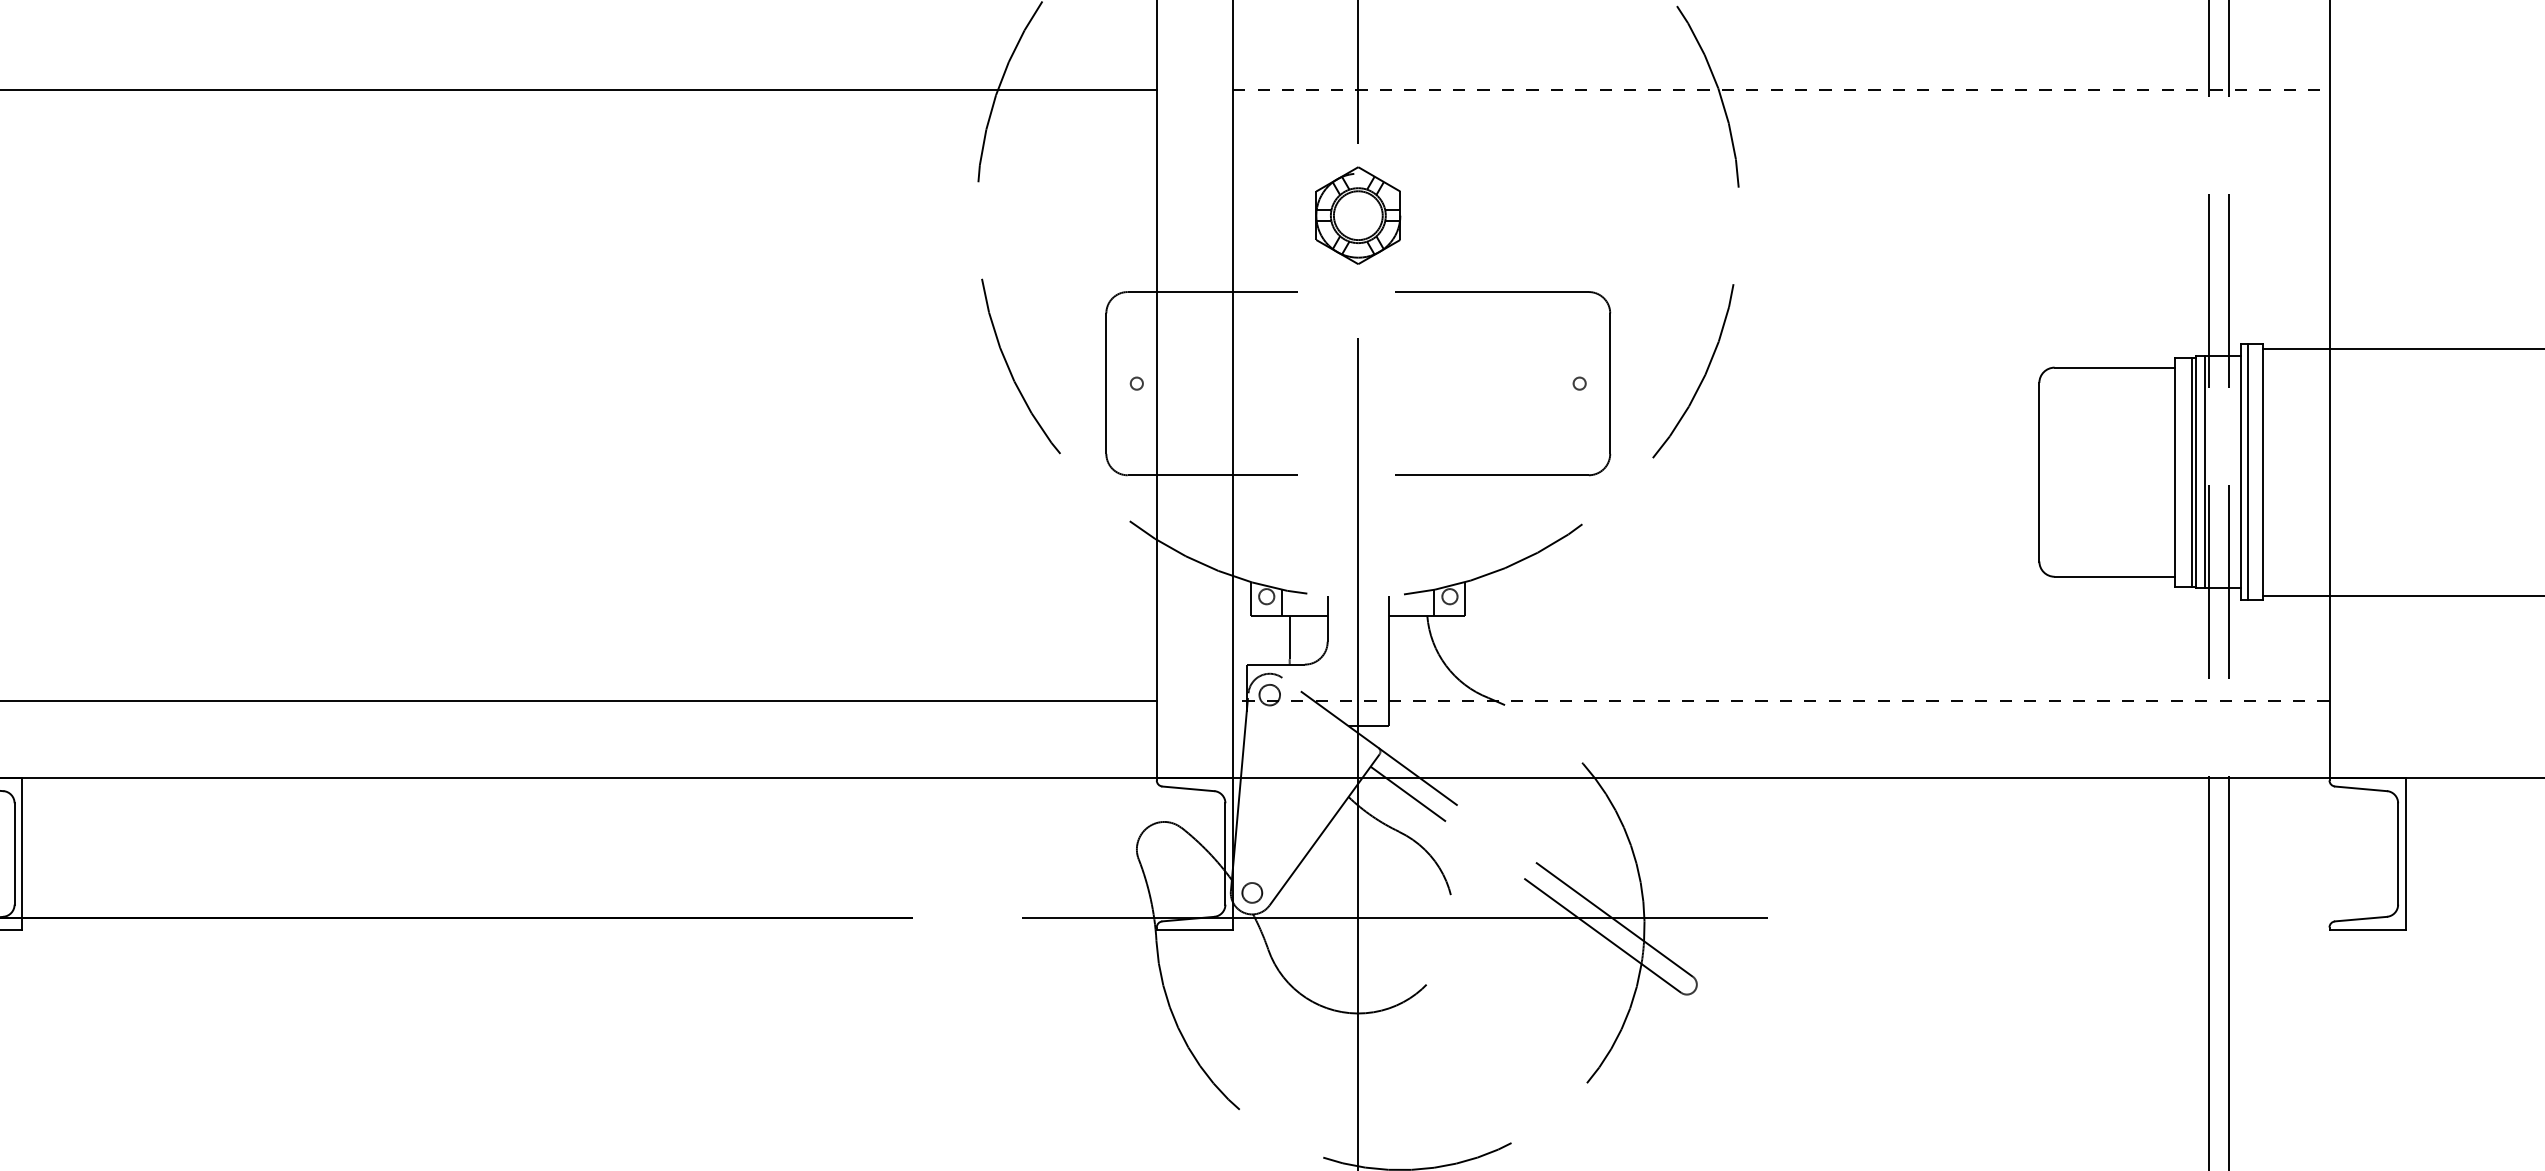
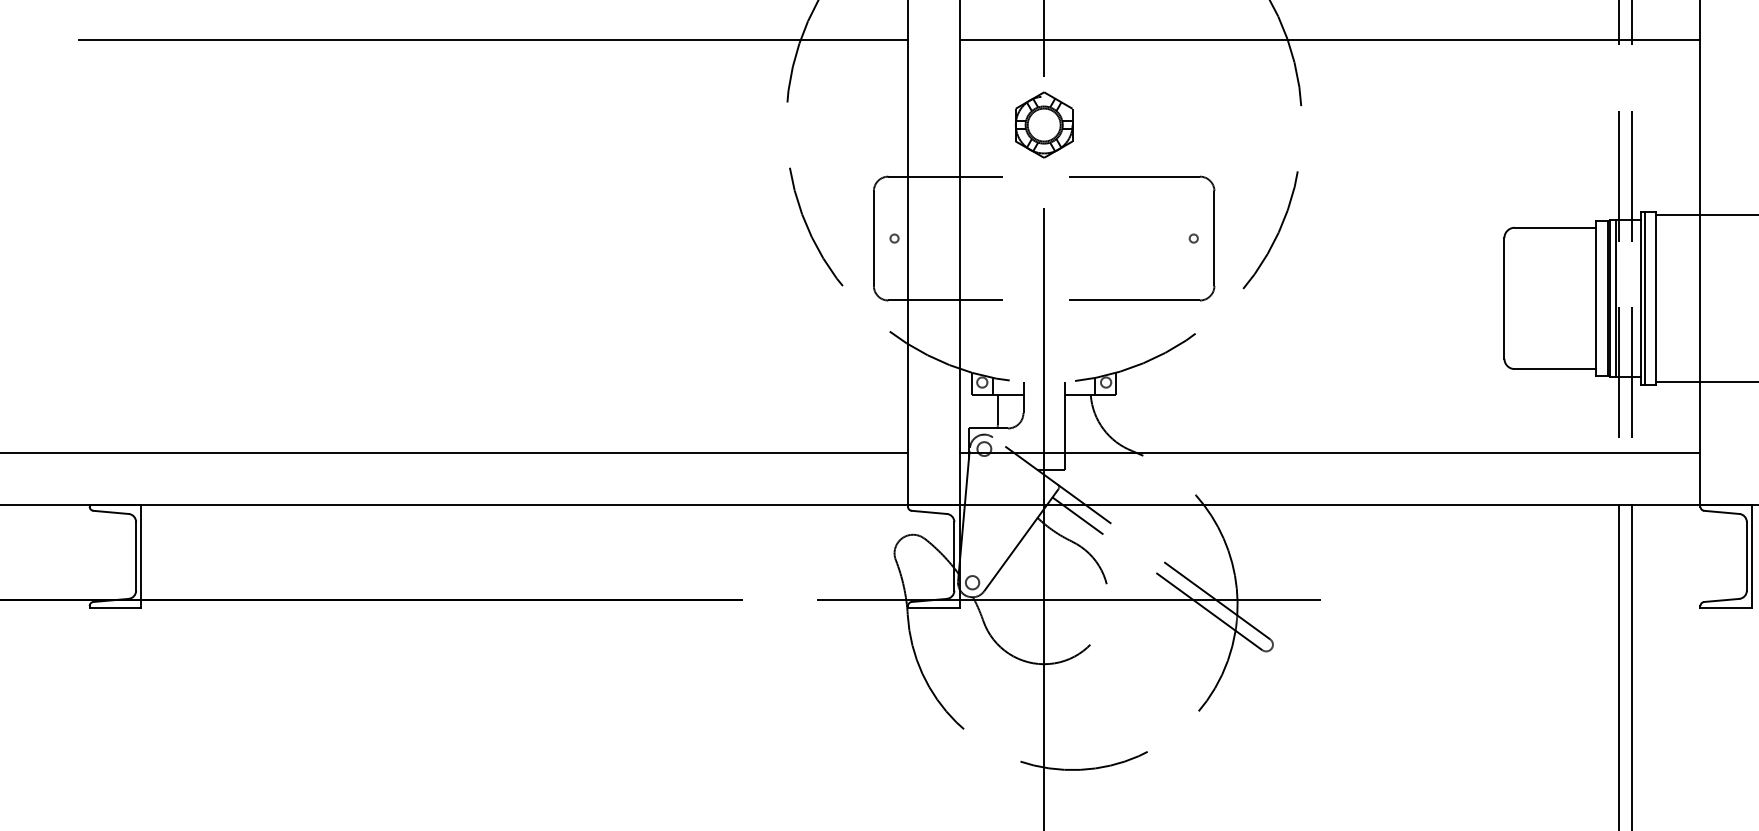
line: (1781, 90) -> (1330, 40), dashed -> solid
line: (1780, 701) -> (1329, 453), dashed -> solid

